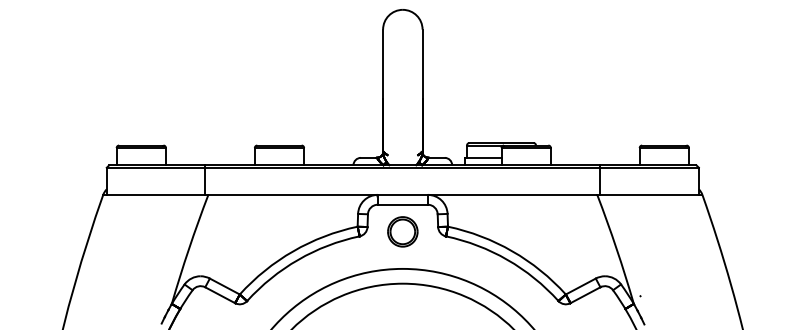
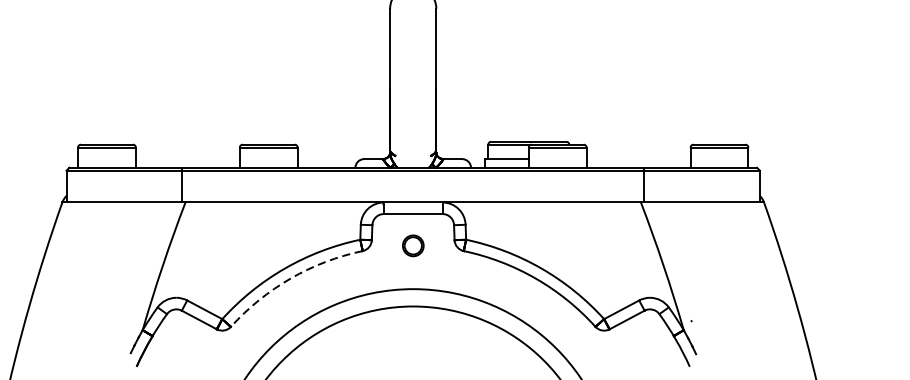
part: (402, 231) -> (412, 245), size x0.6
arc: (298, 259) -> (291, 278), solid -> dashed

